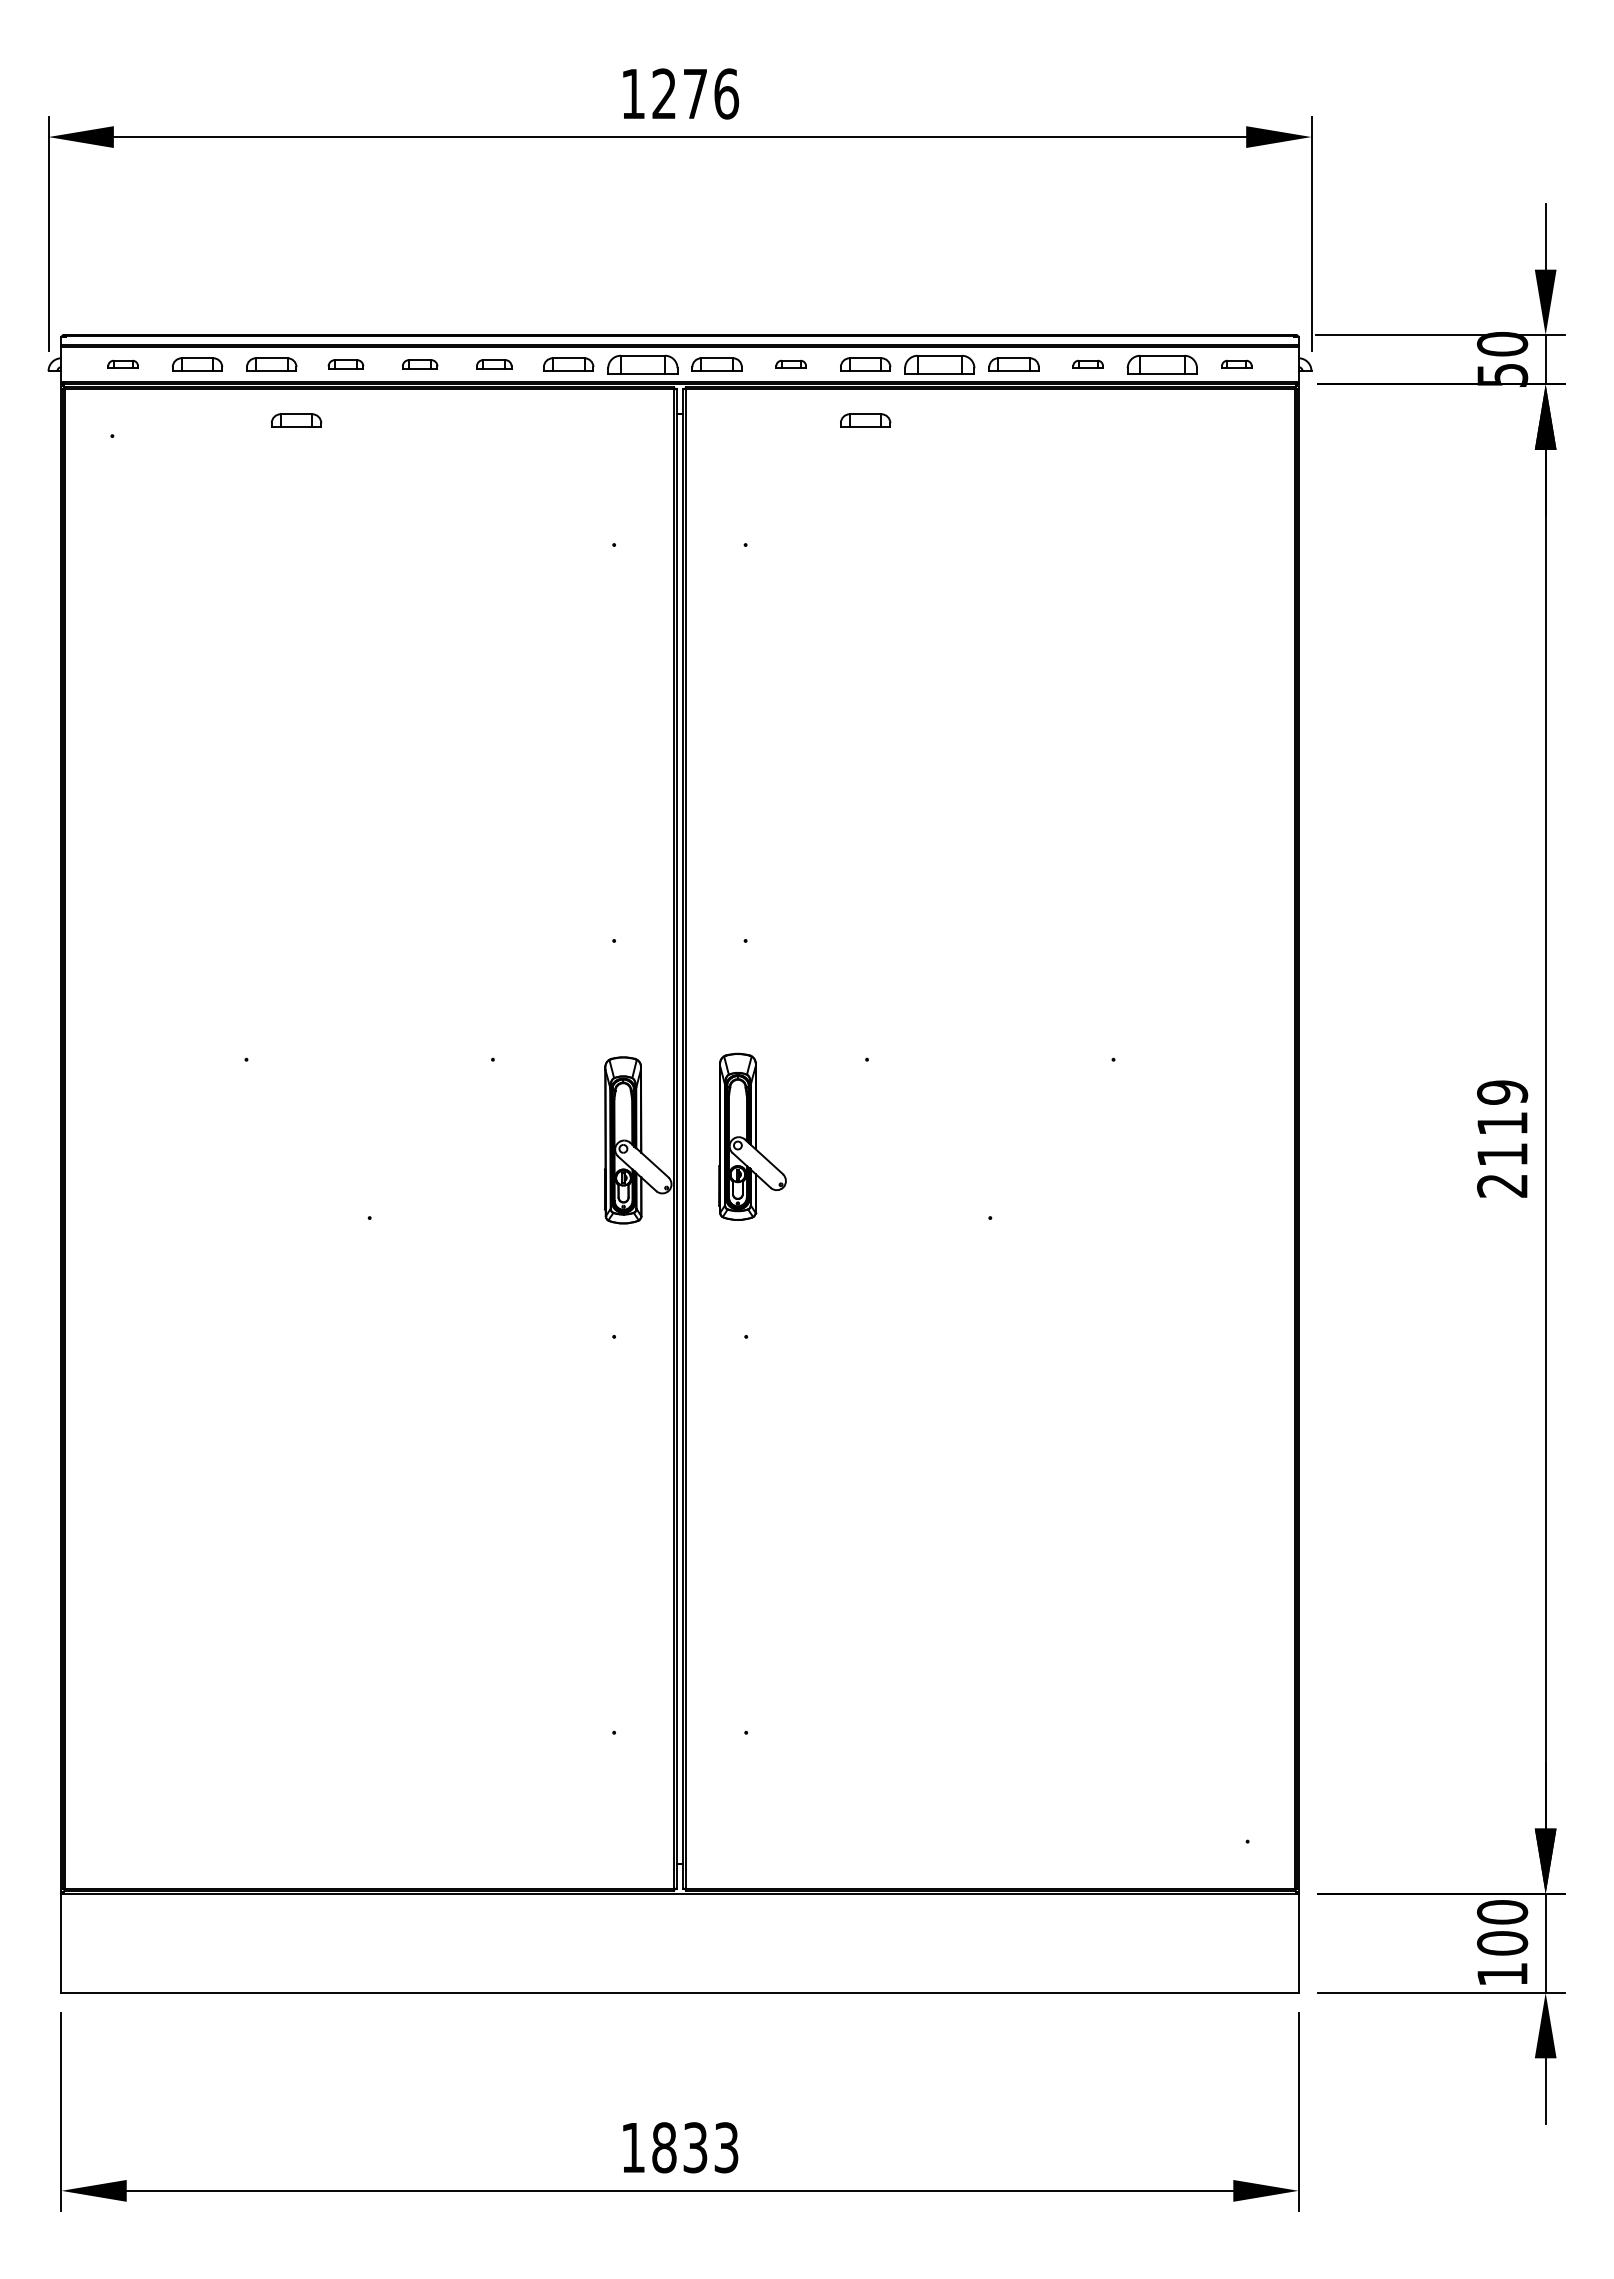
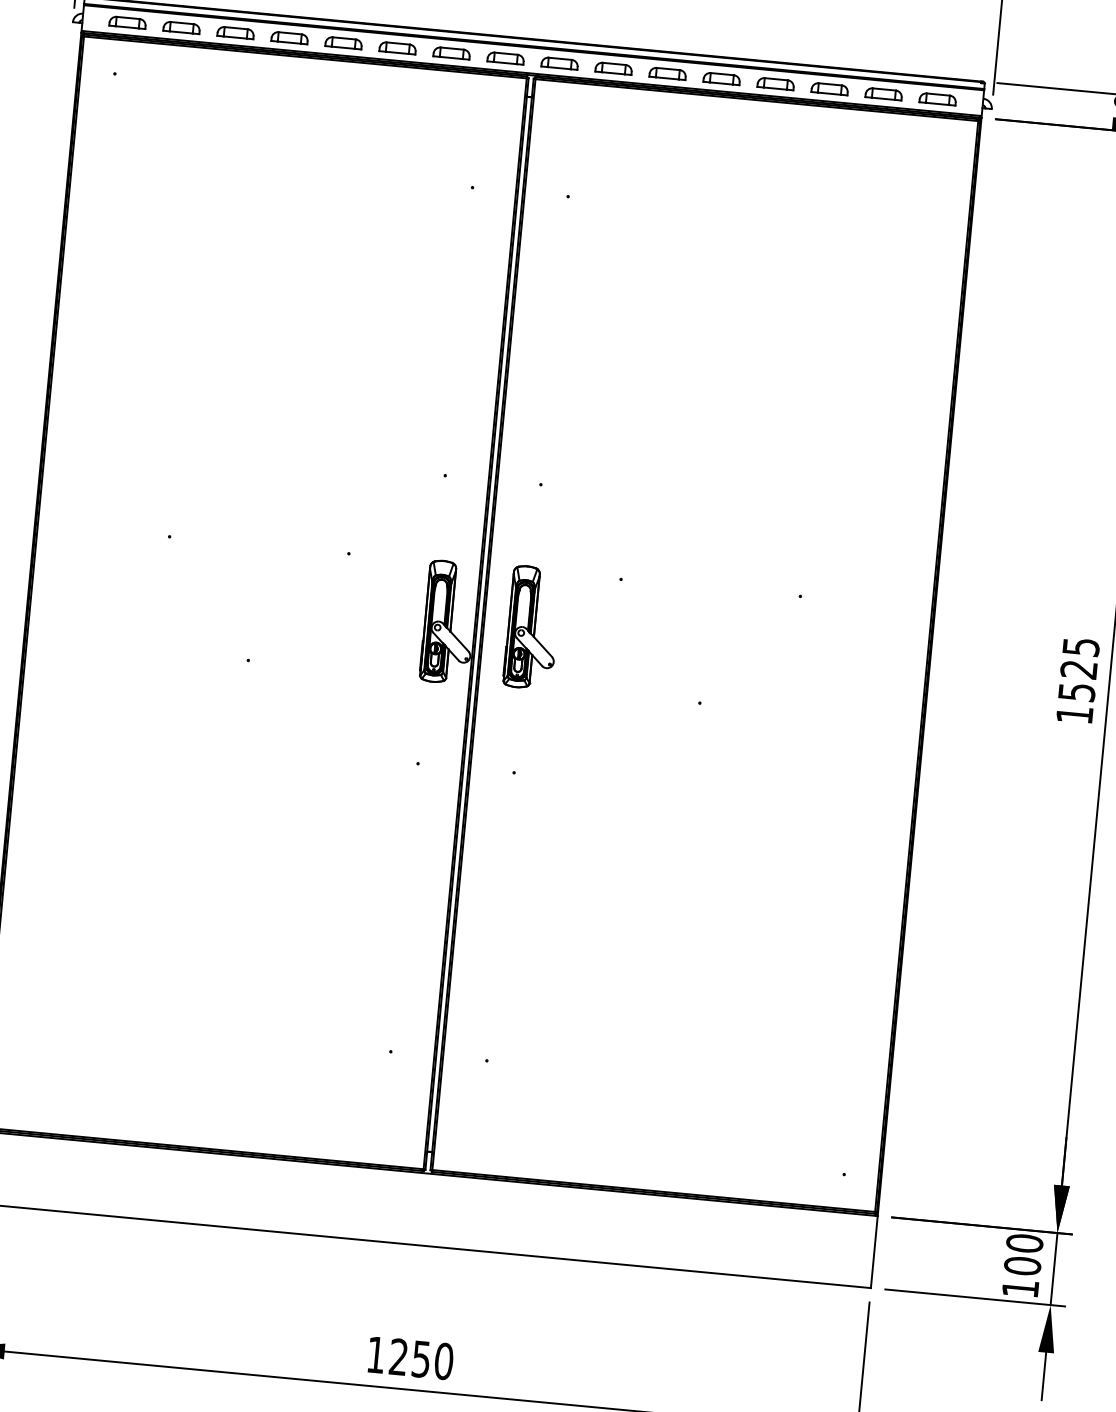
part: (122, 364) -> (127, 22), size x1.67
part: (345, 364) -> (289, 37), size x1.43
part: (419, 364) -> (343, 42), size x1.43
part: (493, 364) -> (397, 47), size x1.43
part: (642, 364) -> (505, 58), size x0.71
part: (790, 364) -> (613, 68), size x1.67
part: (939, 364) -> (721, 78), size x0.71
part: (1087, 364) -> (829, 88), size x1.67
part: (1162, 364) -> (883, 93), size x0.71
part: (1236, 364) -> (937, 99), size x1.67
part: (296, 420) -> (249, 75), removed
part: (865, 420) -> (663, 114), removed
text: (1502, 1138) -> (1078, 680), 2119 -> 1525
text: (695, 2147) -> (421, 1359), 1833 -> 1250

